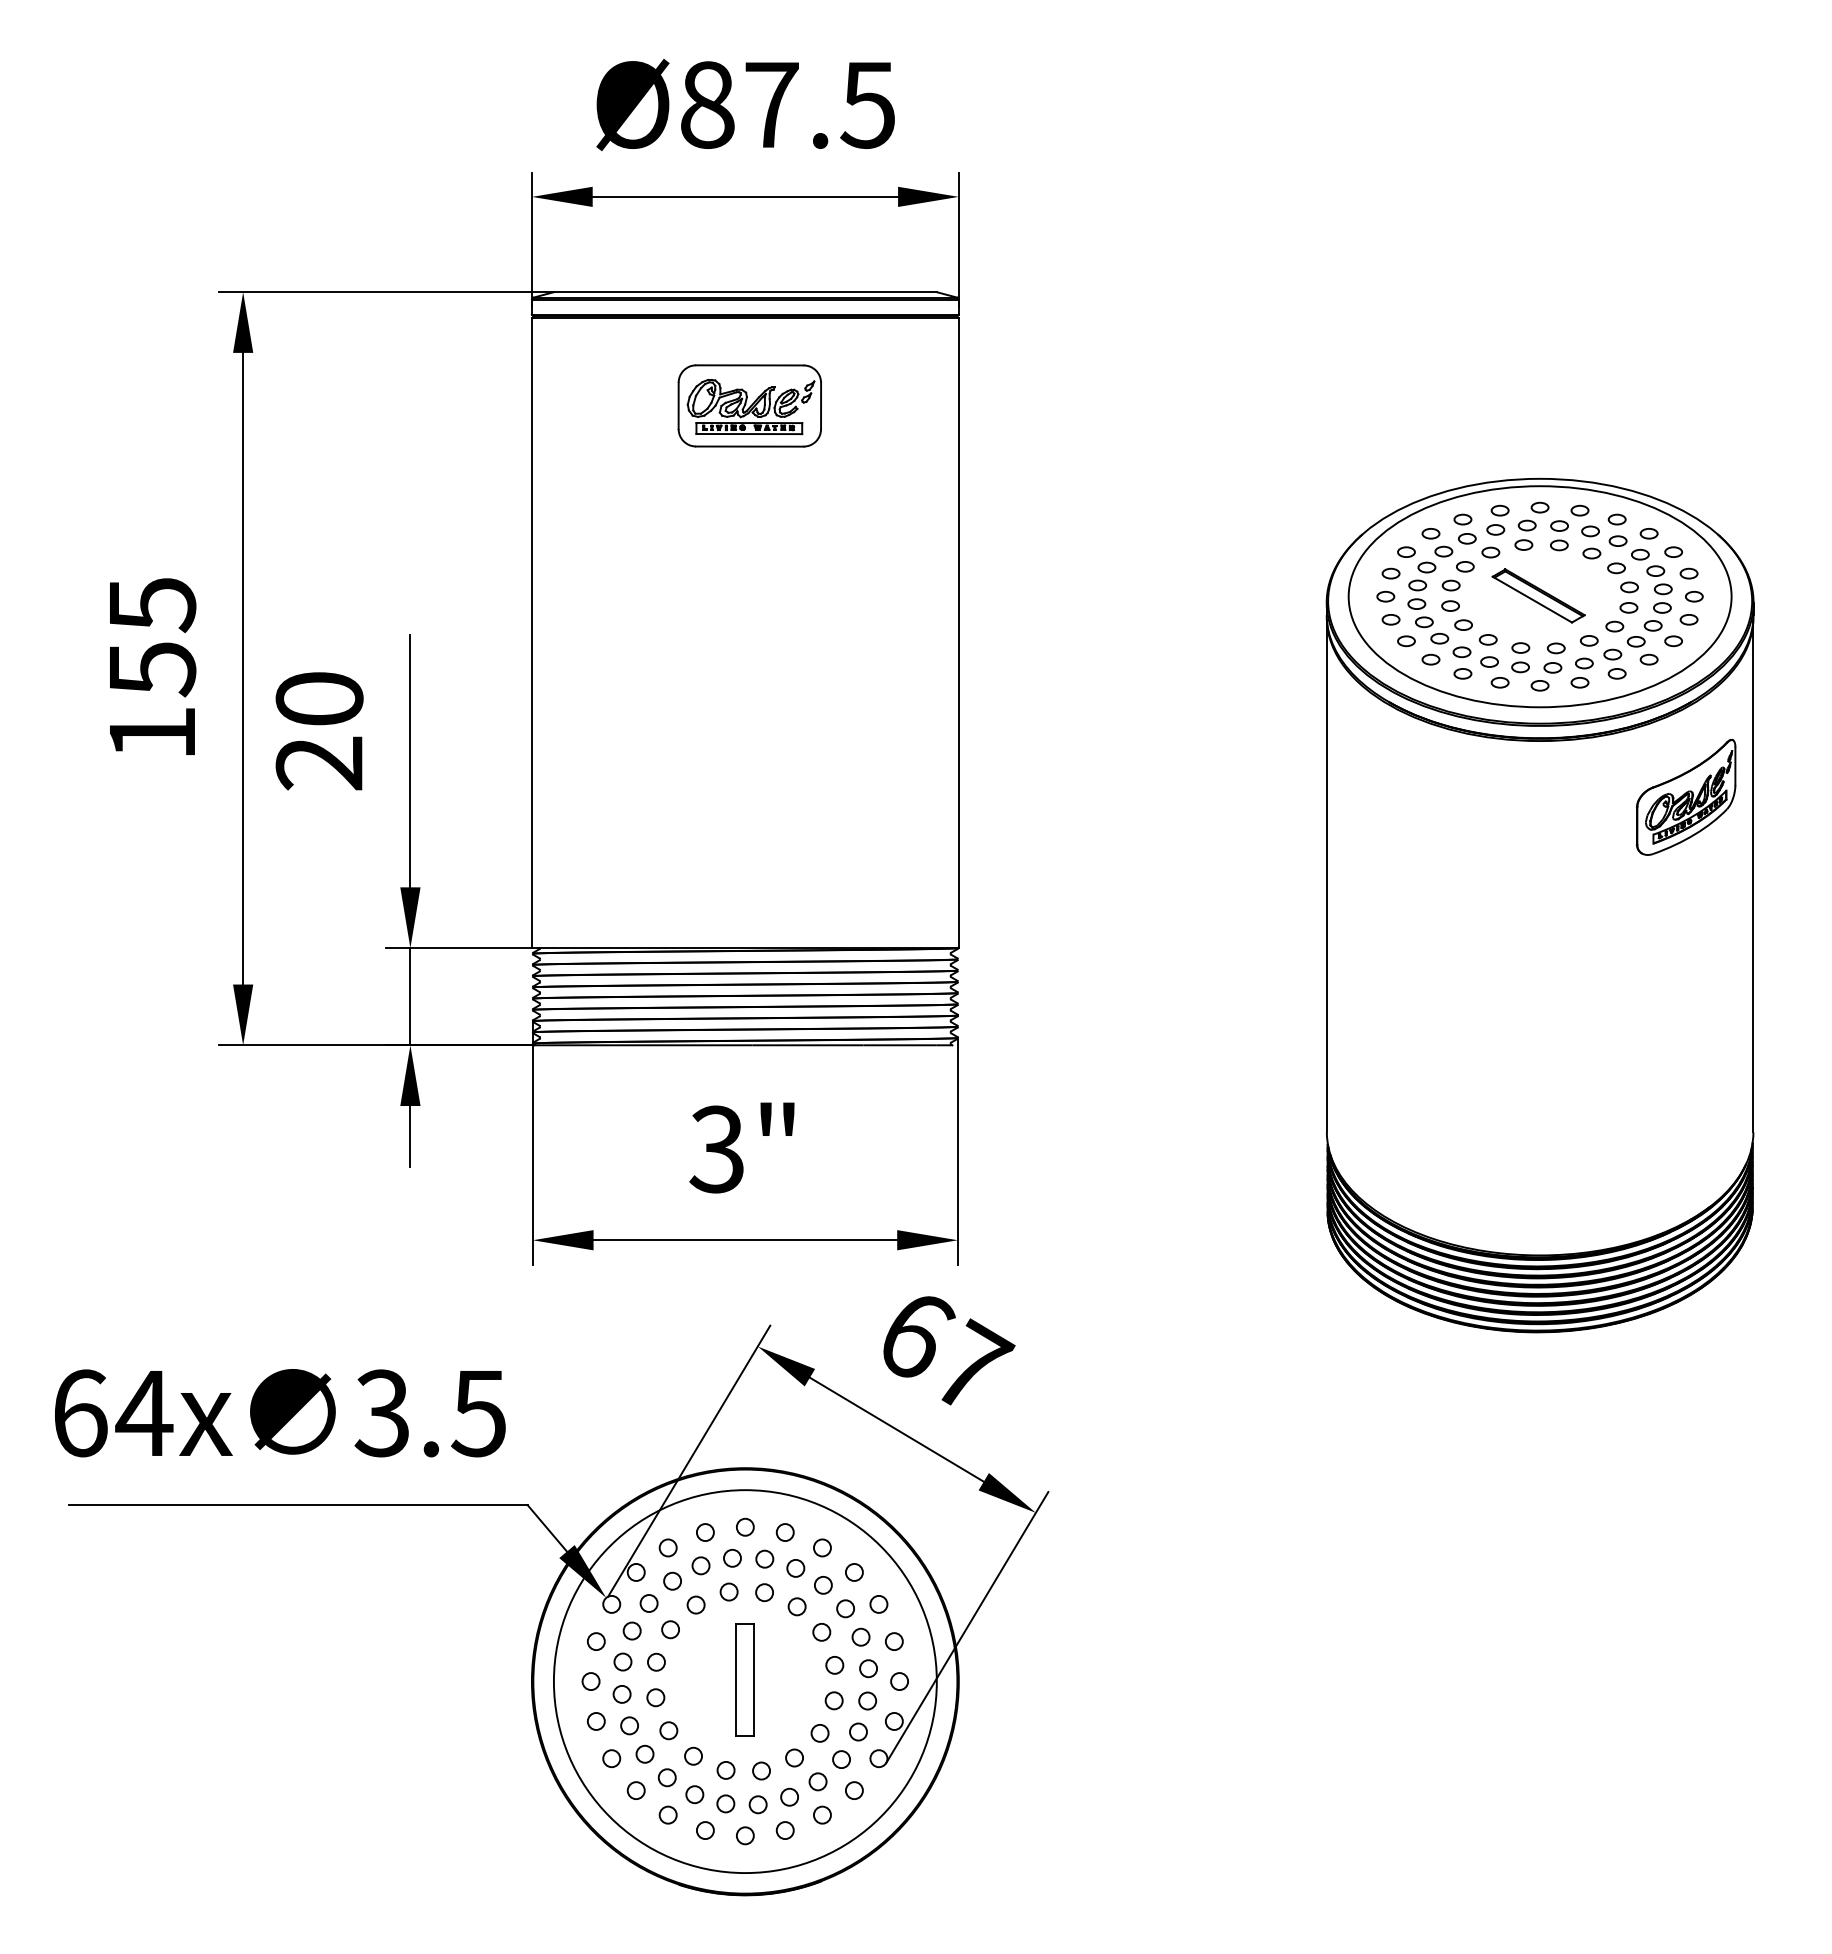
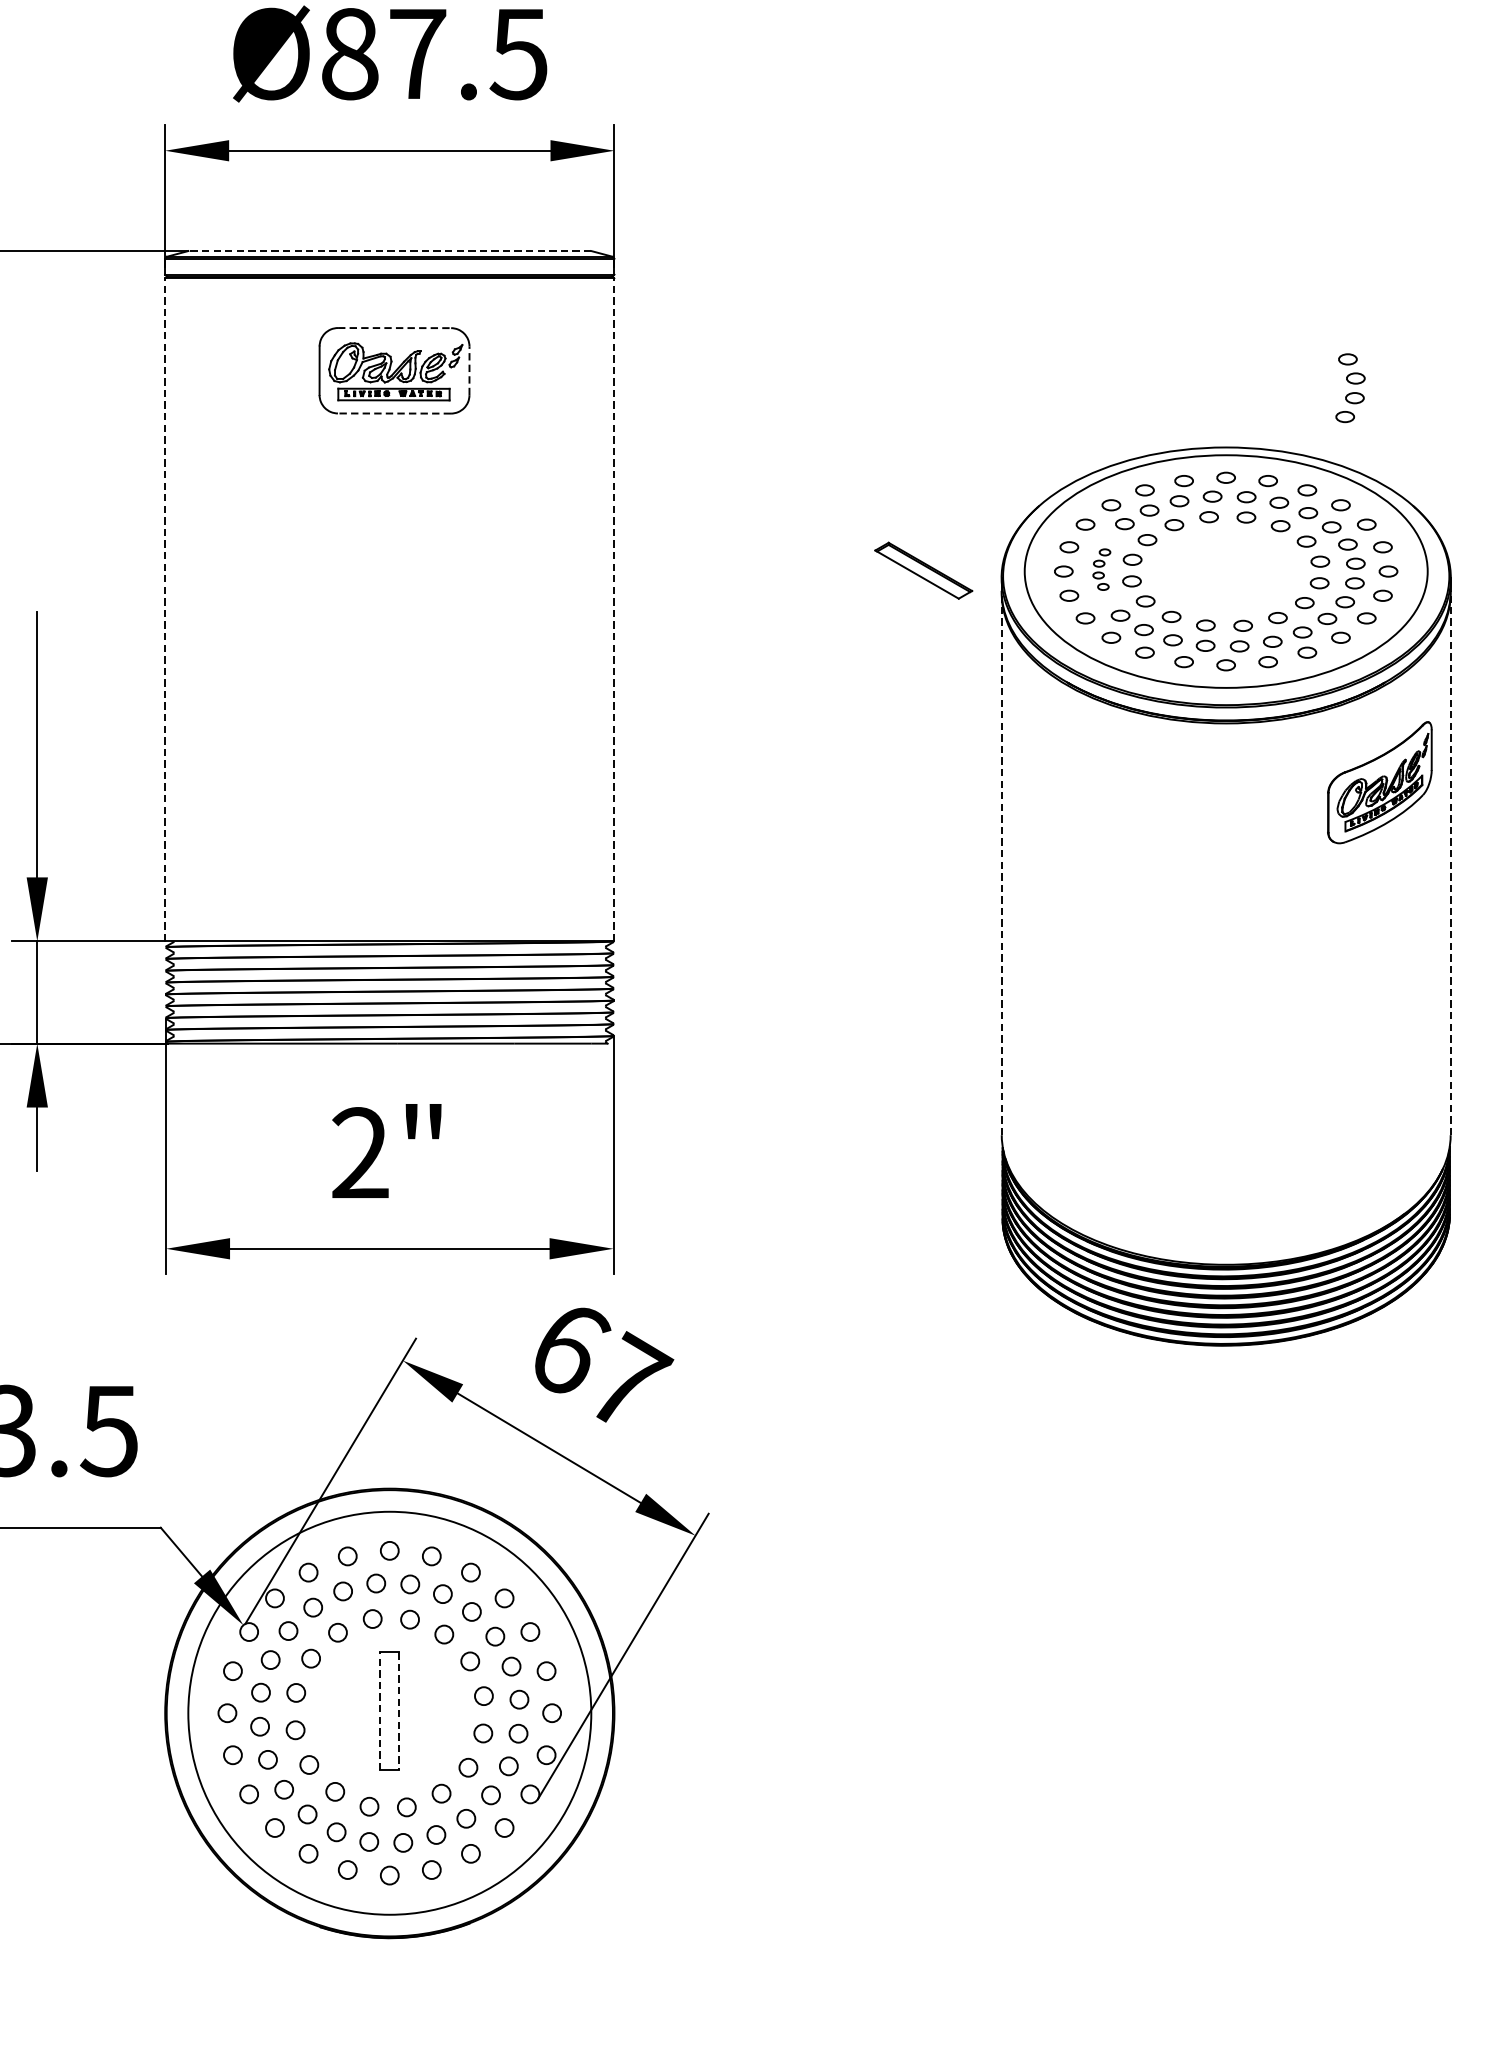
line: (744, 292) -> (388, 251), solid -> dashed
line: (749, 365) -> (394, 328), solid -> dashed
line: (821, 405) -> (469, 370), solid -> dashed
part: (1657, 422) -> (1349, 388), added
line: (749, 446) -> (394, 413), solid -> dashed
part: (1421, 594) -> (1101, 569), size x0.6
part: (1538, 595) -> (923, 570), moved
line: (532, 633) -> (165, 610), solid -> dashed
line: (958, 633) -> (614, 610), solid -> dashed
line: (1326, 875) -> (1001, 864), solid -> dashed
line: (1753, 875) -> (1450, 864), solid -> dashed
text: (716, 1149) -> (359, 1153), 3" -> 2"
line: (736, 1679) -> (380, 1711), solid -> dashed
line: (754, 1680) -> (399, 1712), solid -> dashed

